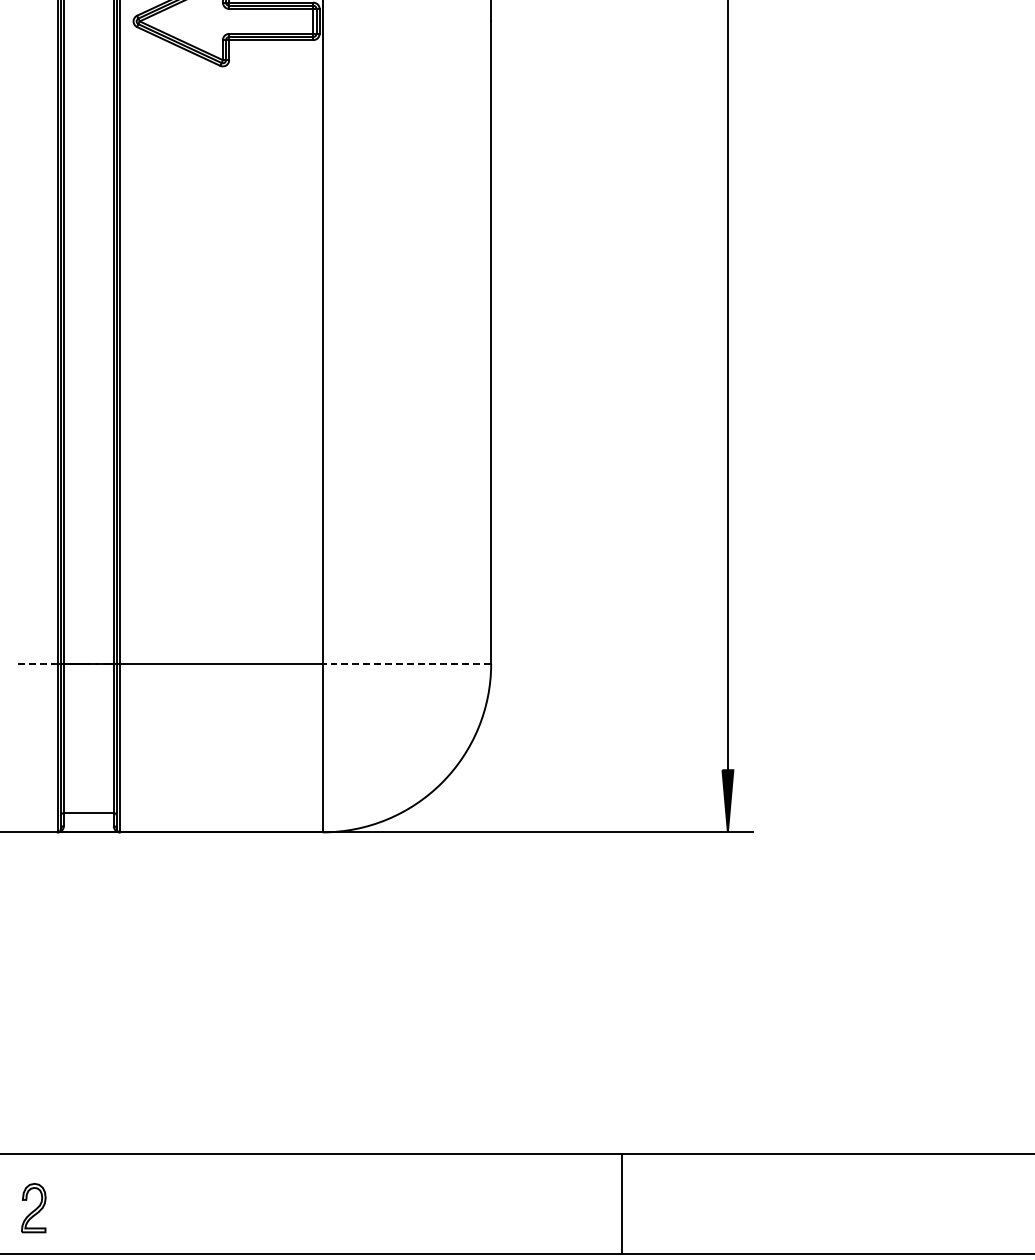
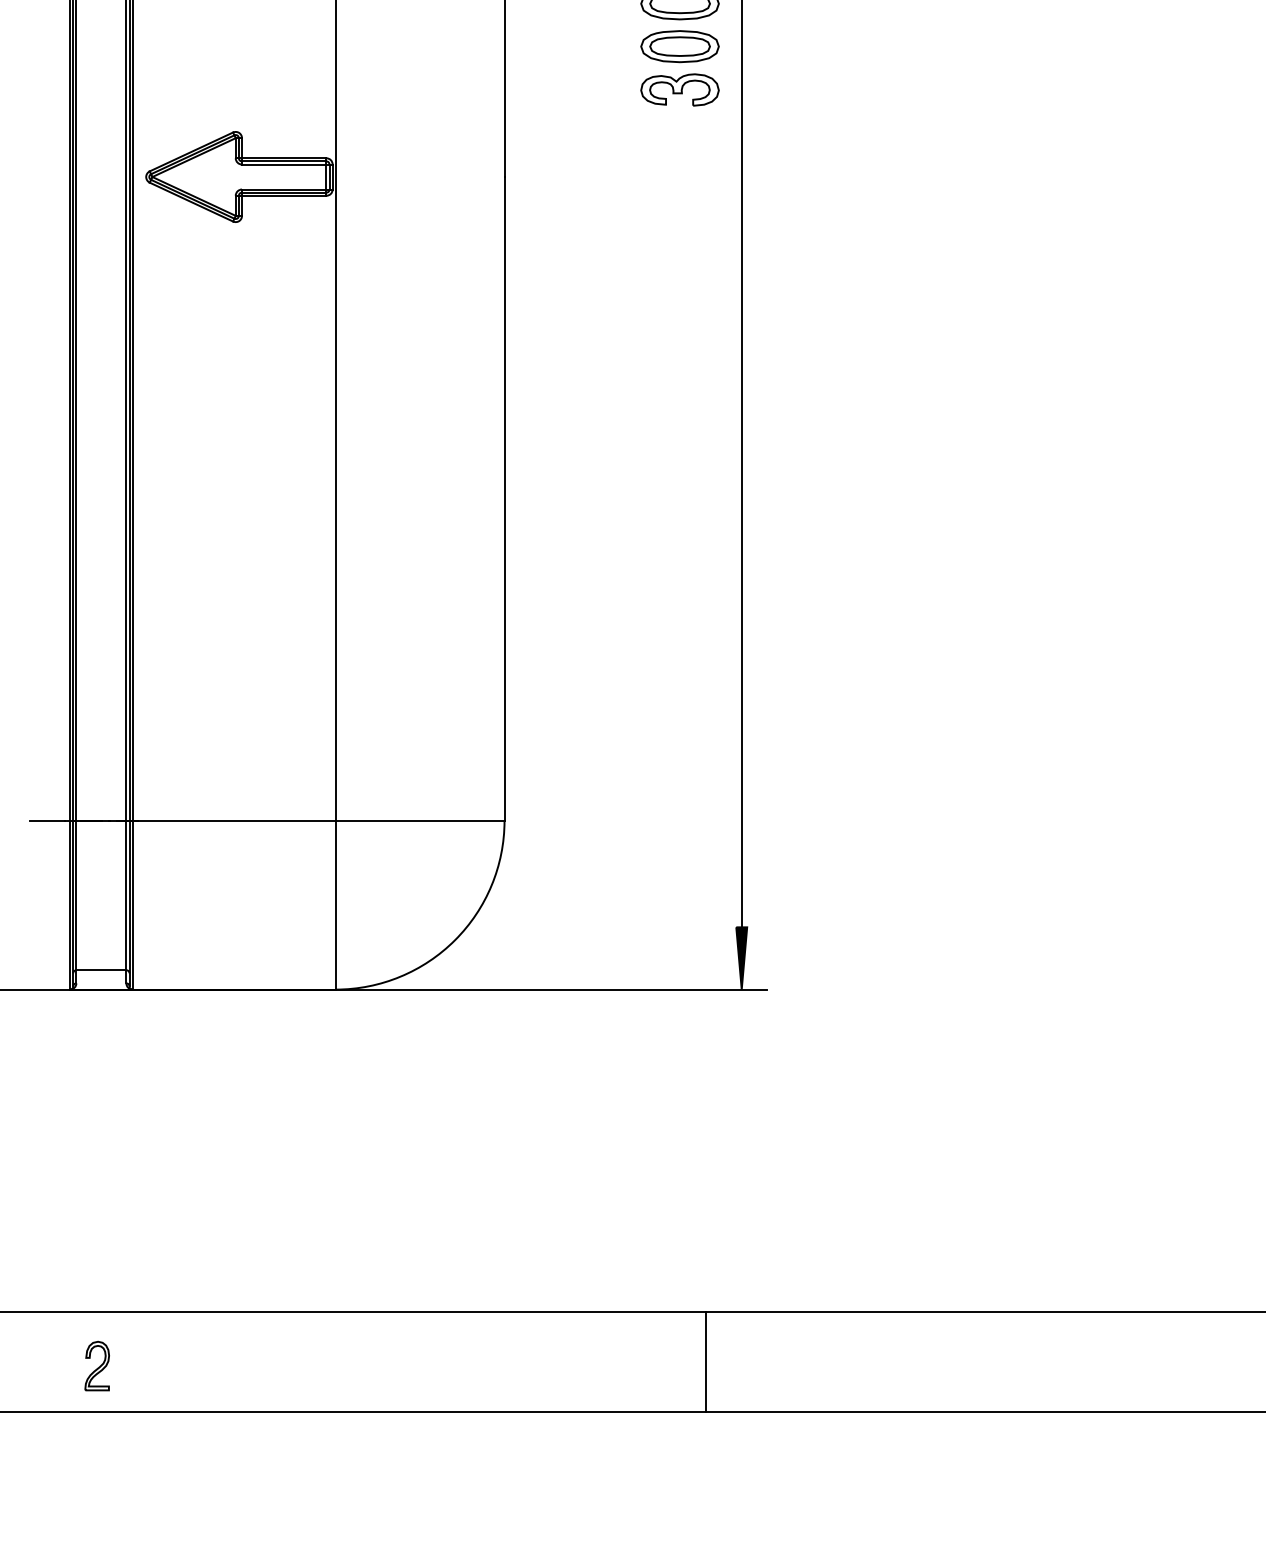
line: (37, 663) -> (49, 820), dashed -> solid
line: (406, 663) -> (419, 820), dashed -> solid
line: (621, 1204) -> (706, 1362), moved
part: (33, 1207) -> (96, 1365), moved

